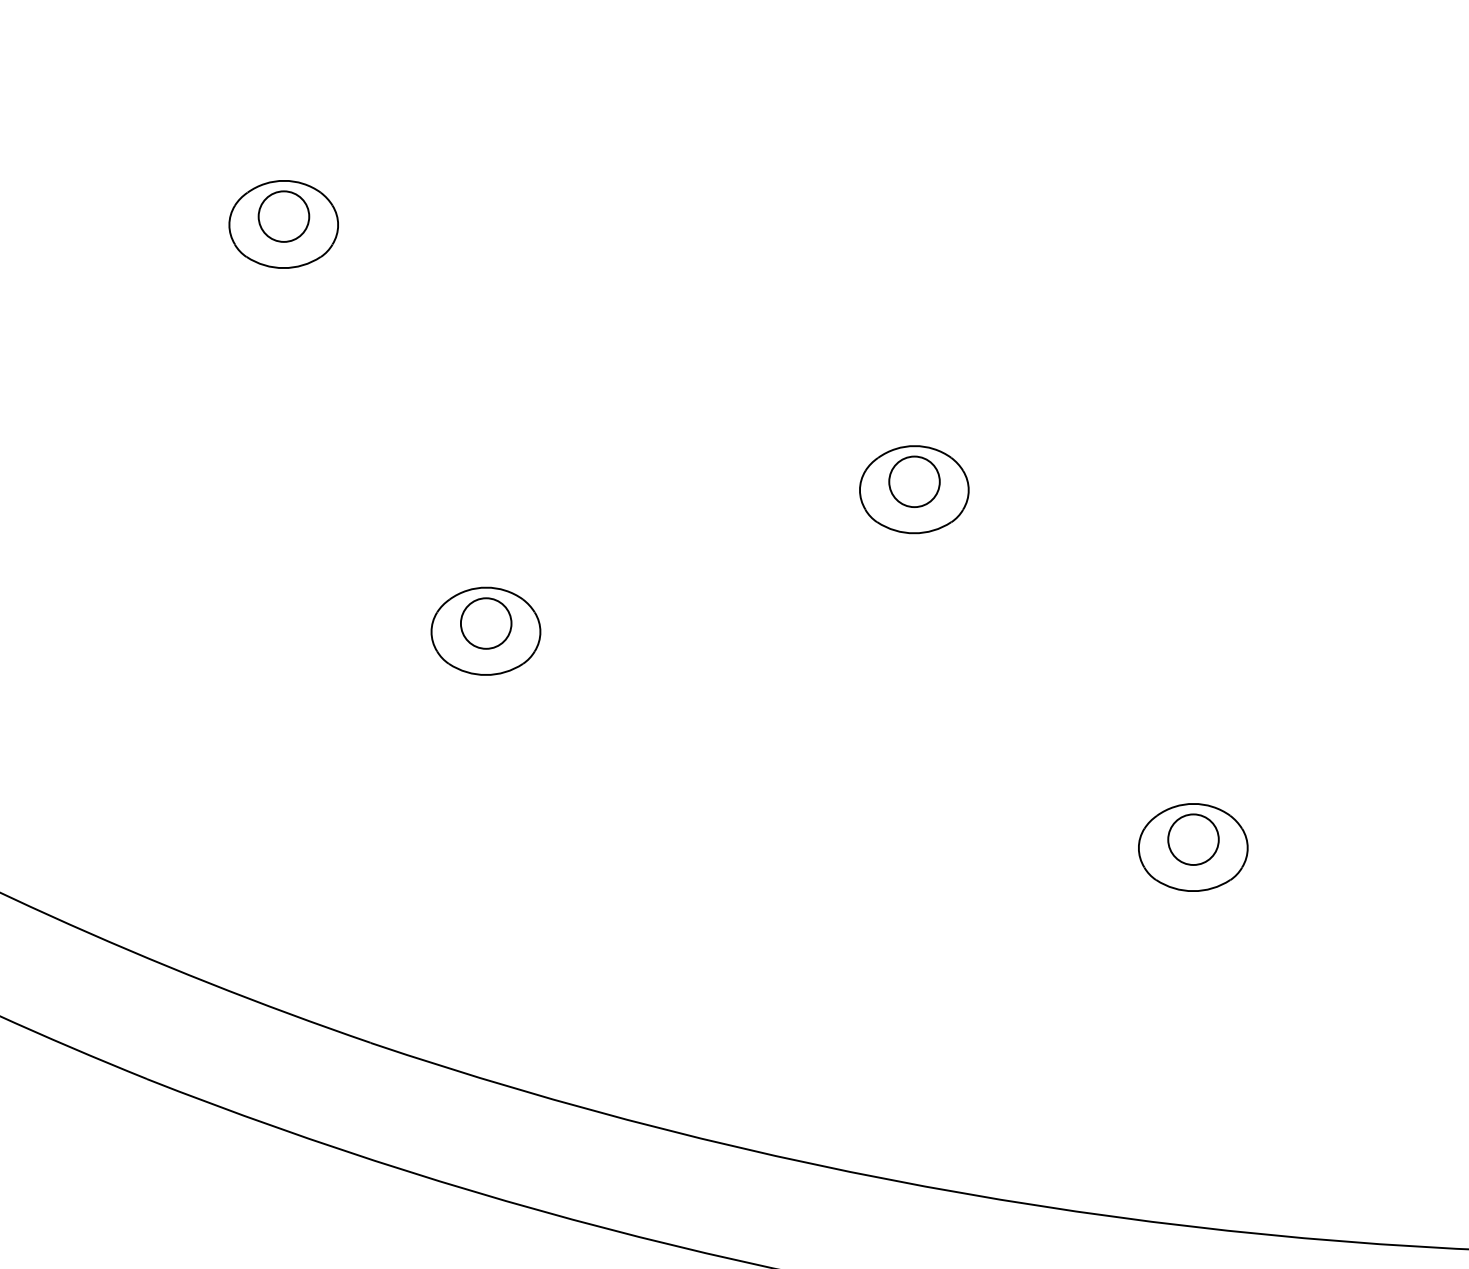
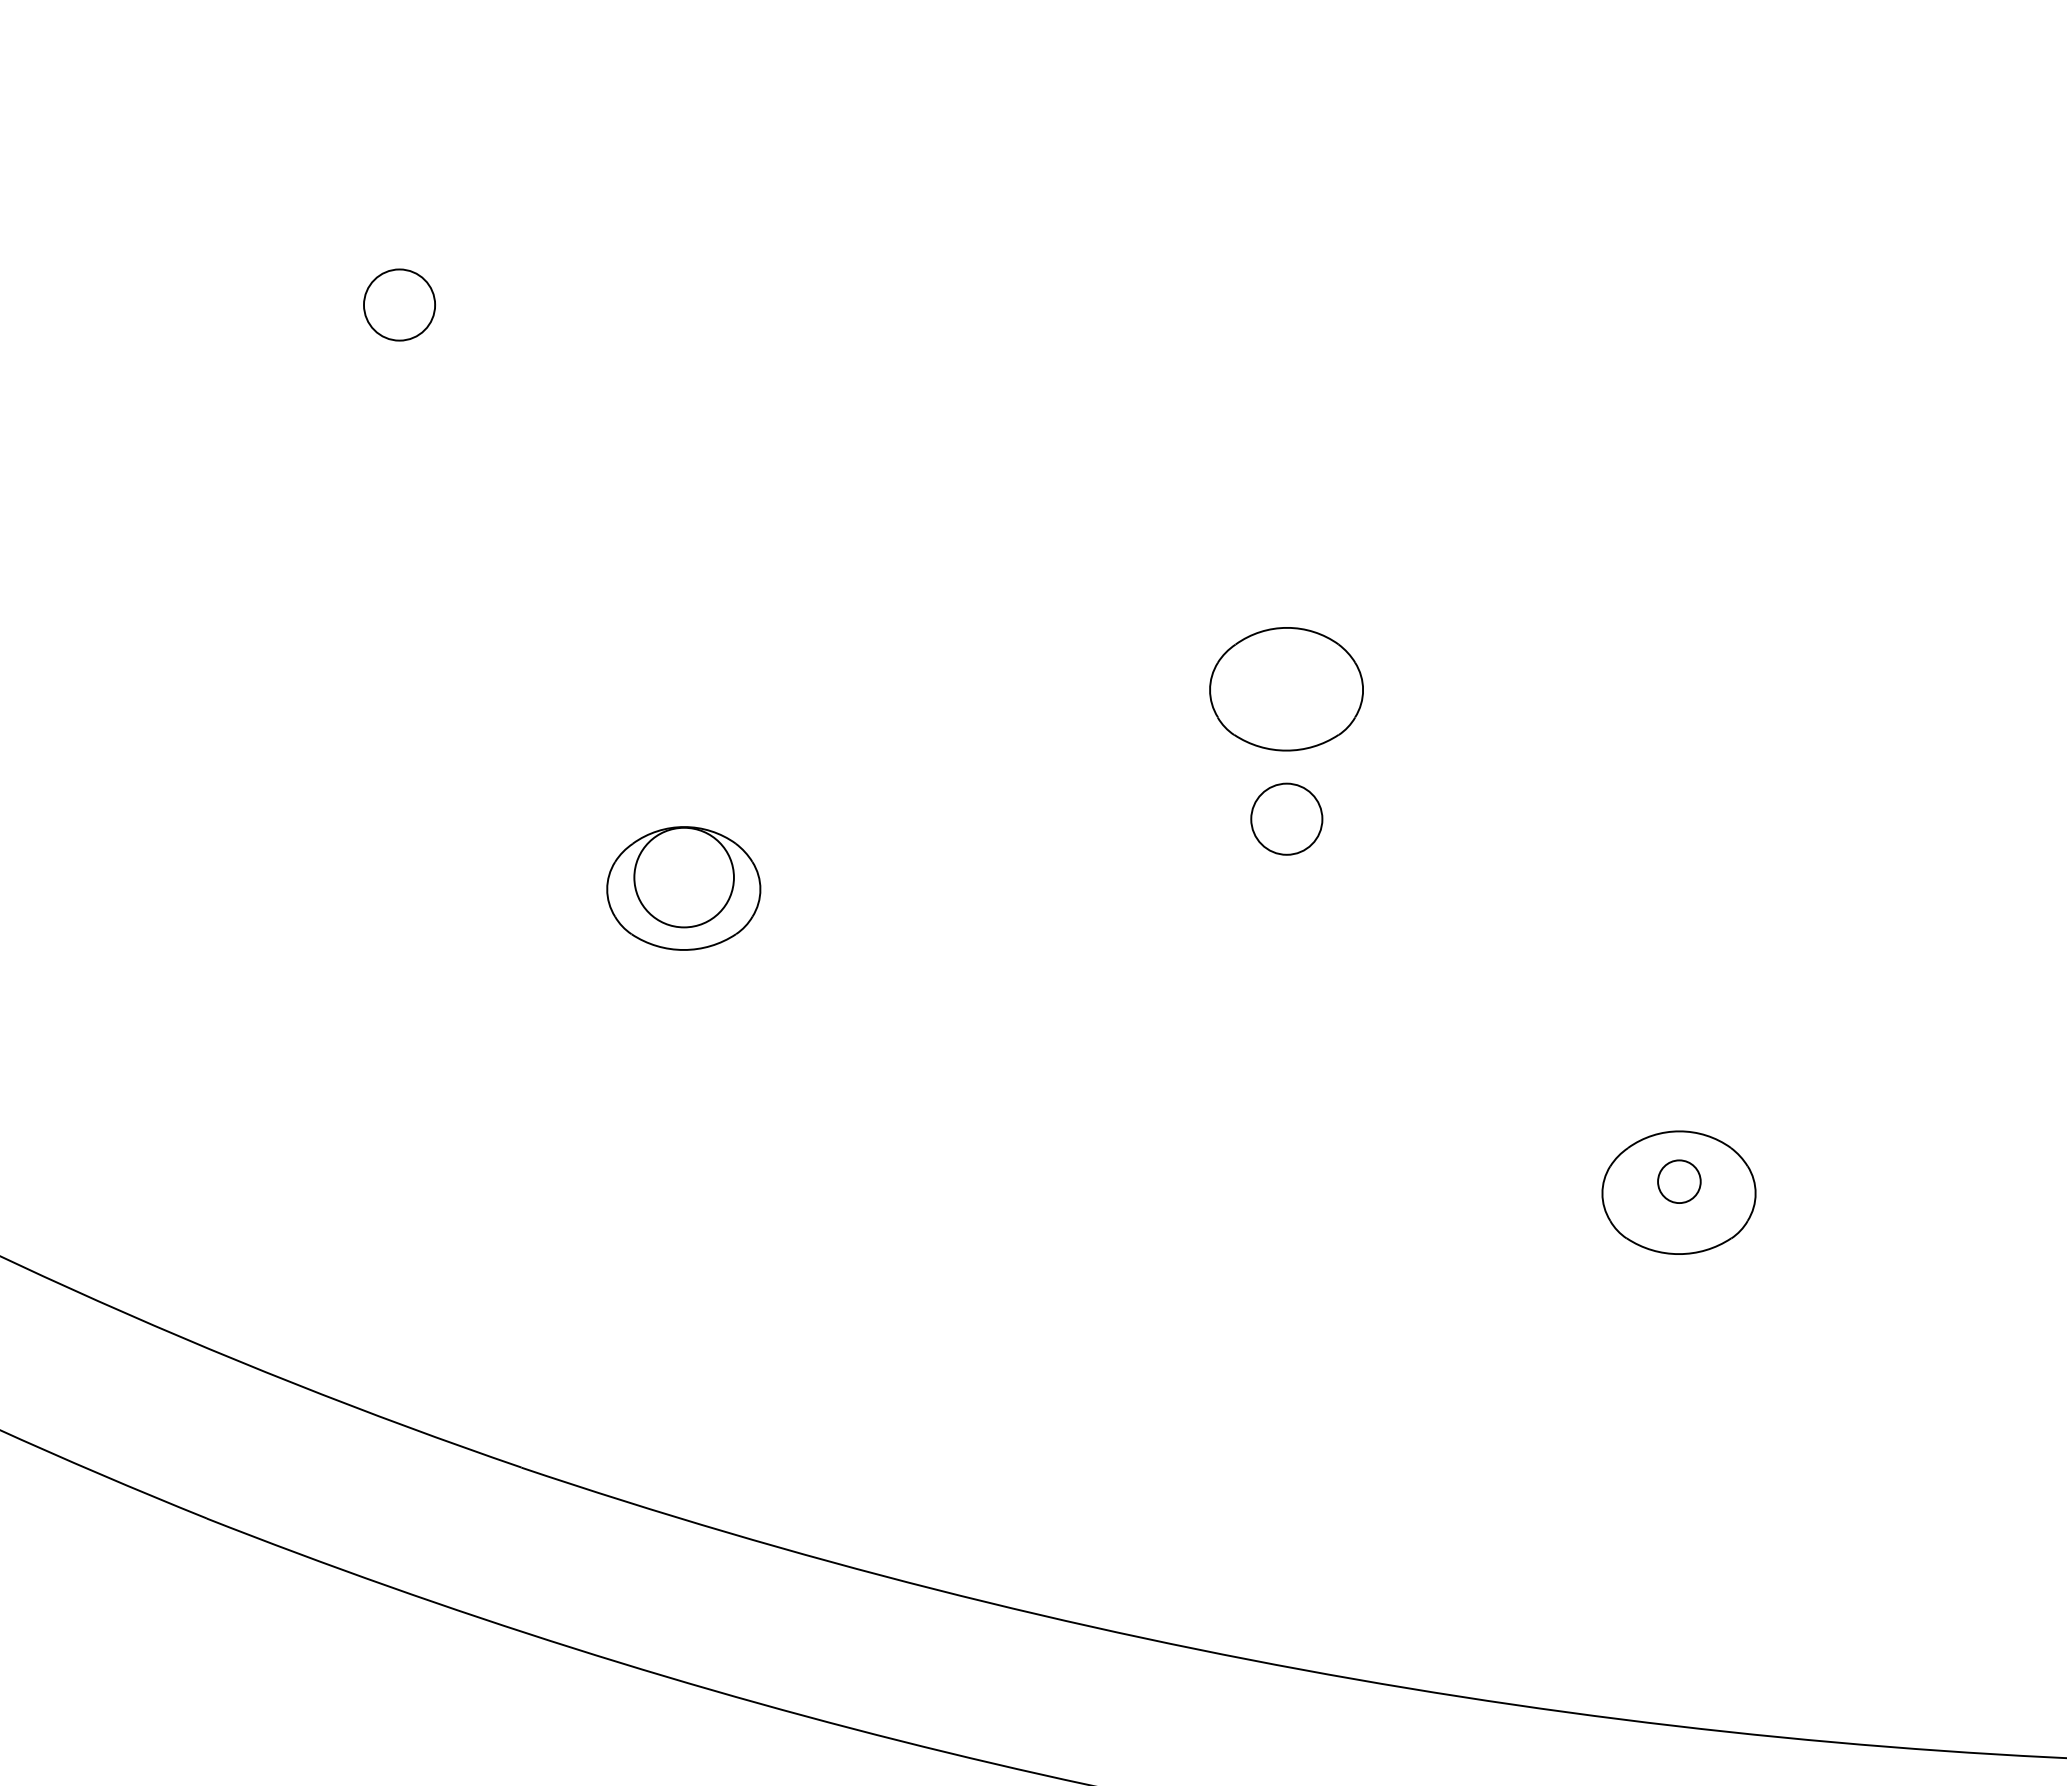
part: (283, 224) -> (399, 315), removed
circle: (914, 481) -> (1286, 818), moved
circle: (485, 623) -> (683, 877), size x1.4
circle: (1192, 839) -> (1678, 1181), size x0.6

